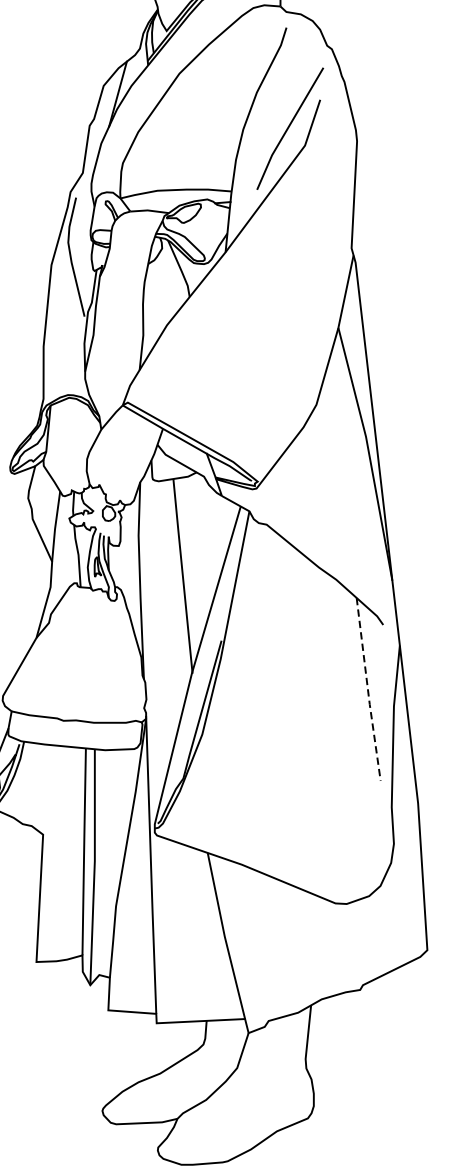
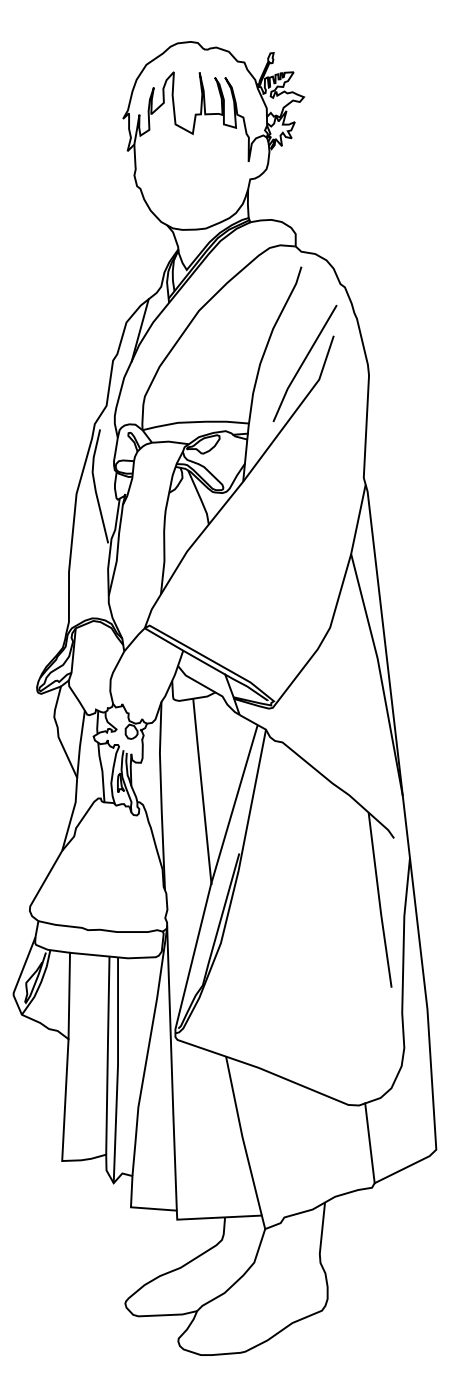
line: (368, 689) -> (379, 900), dashed -> solid
line: (44, 789) -> (69, 995), added
line: (357, 943) -> (369, 1143), added

